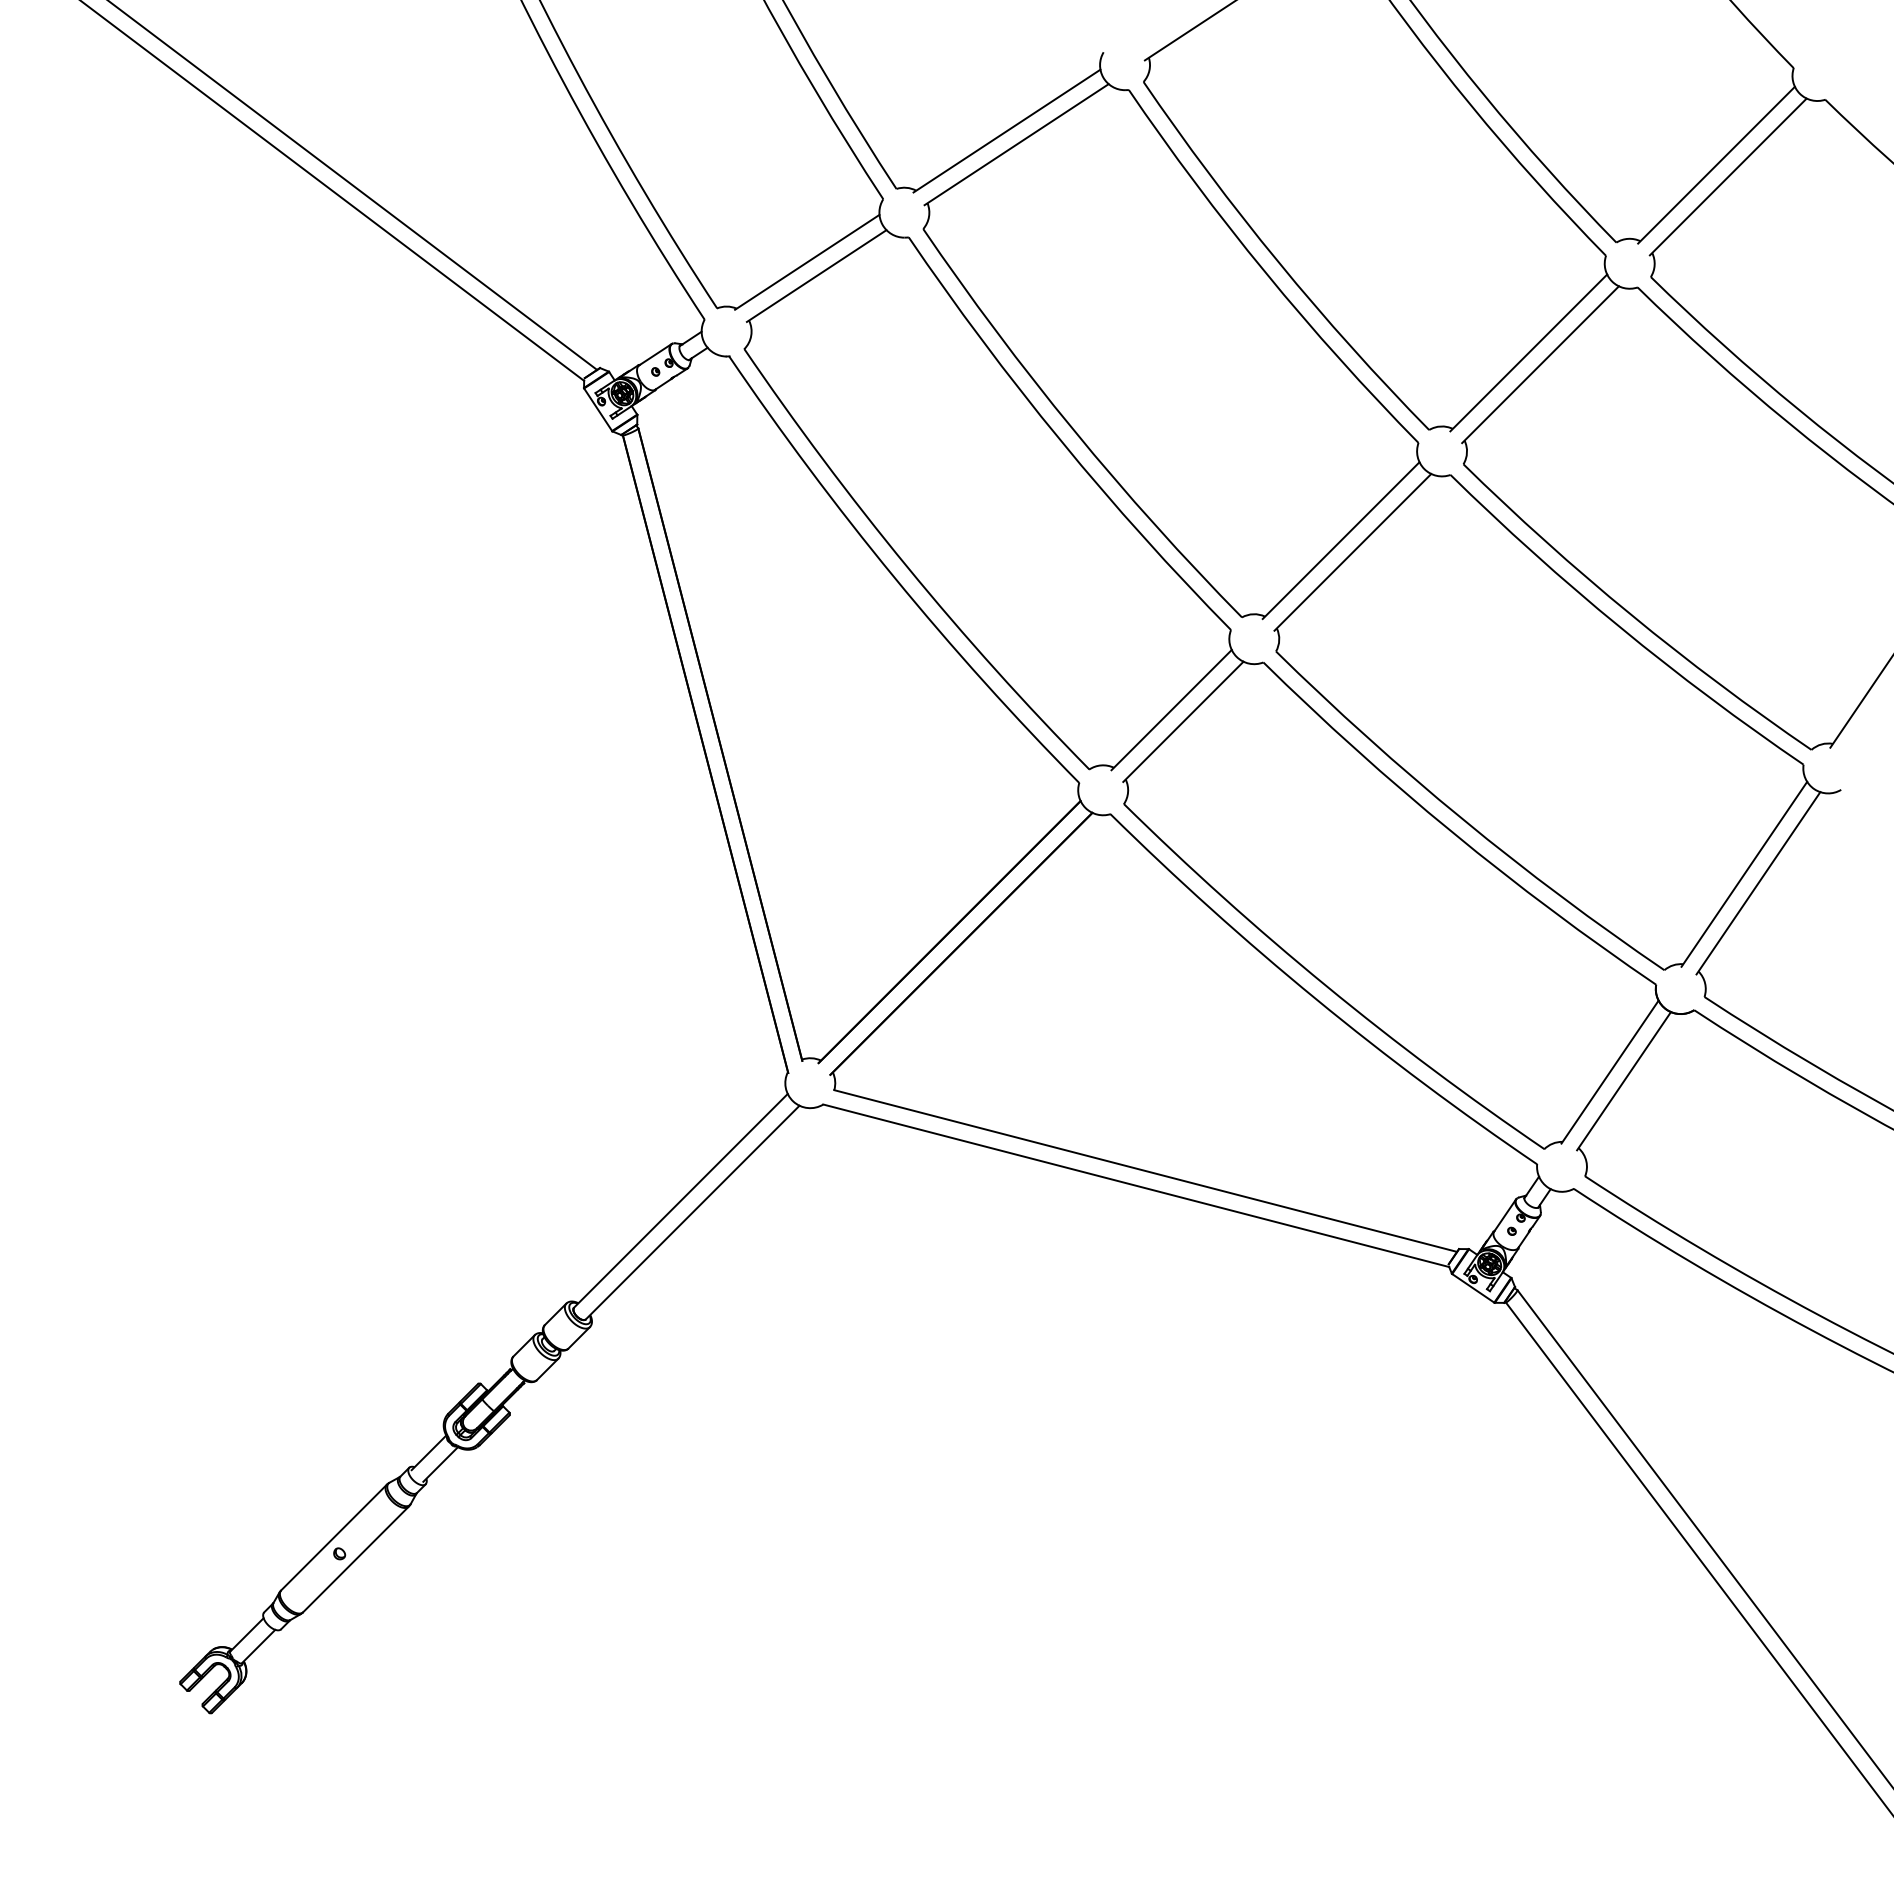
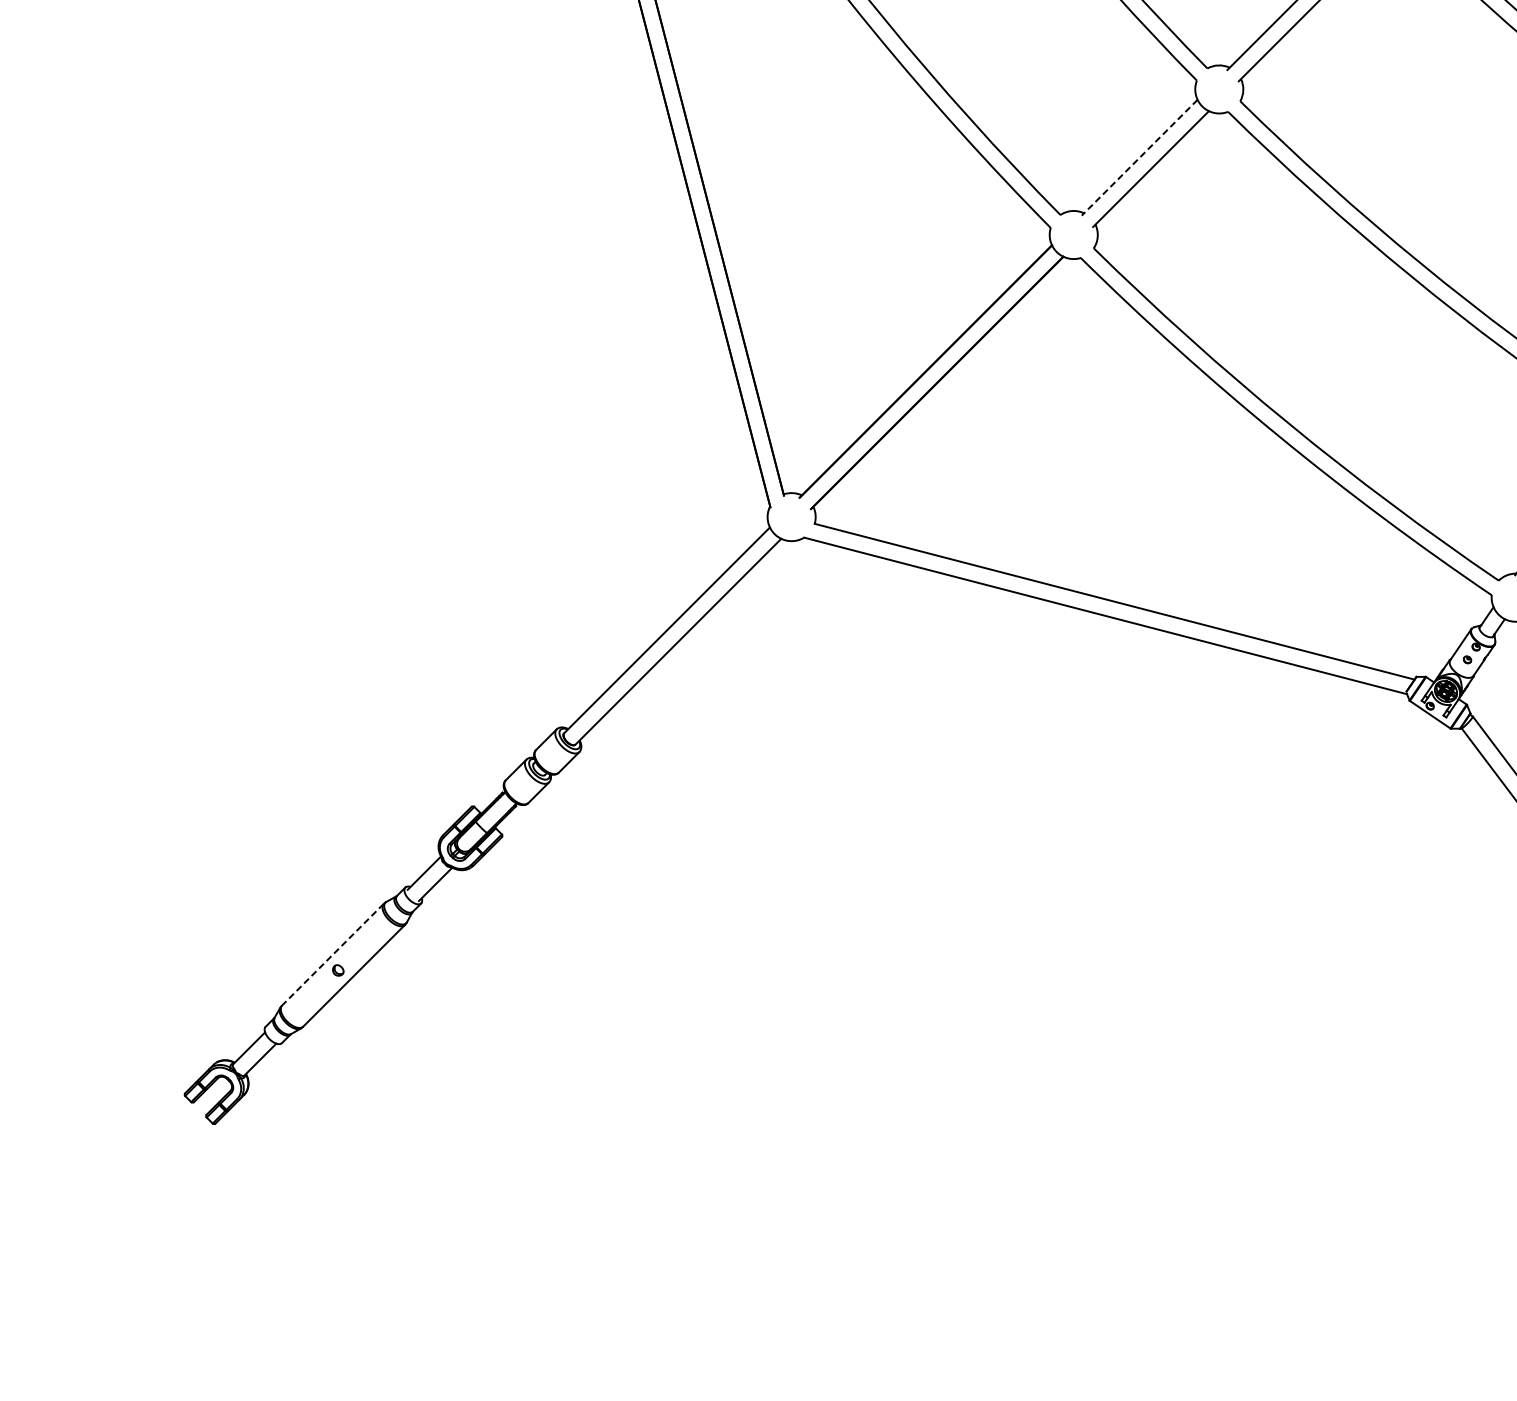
line: (1171, 710) -> (1139, 158), solid -> dashed
line: (334, 1537) -> (333, 954), solid -> dashed

